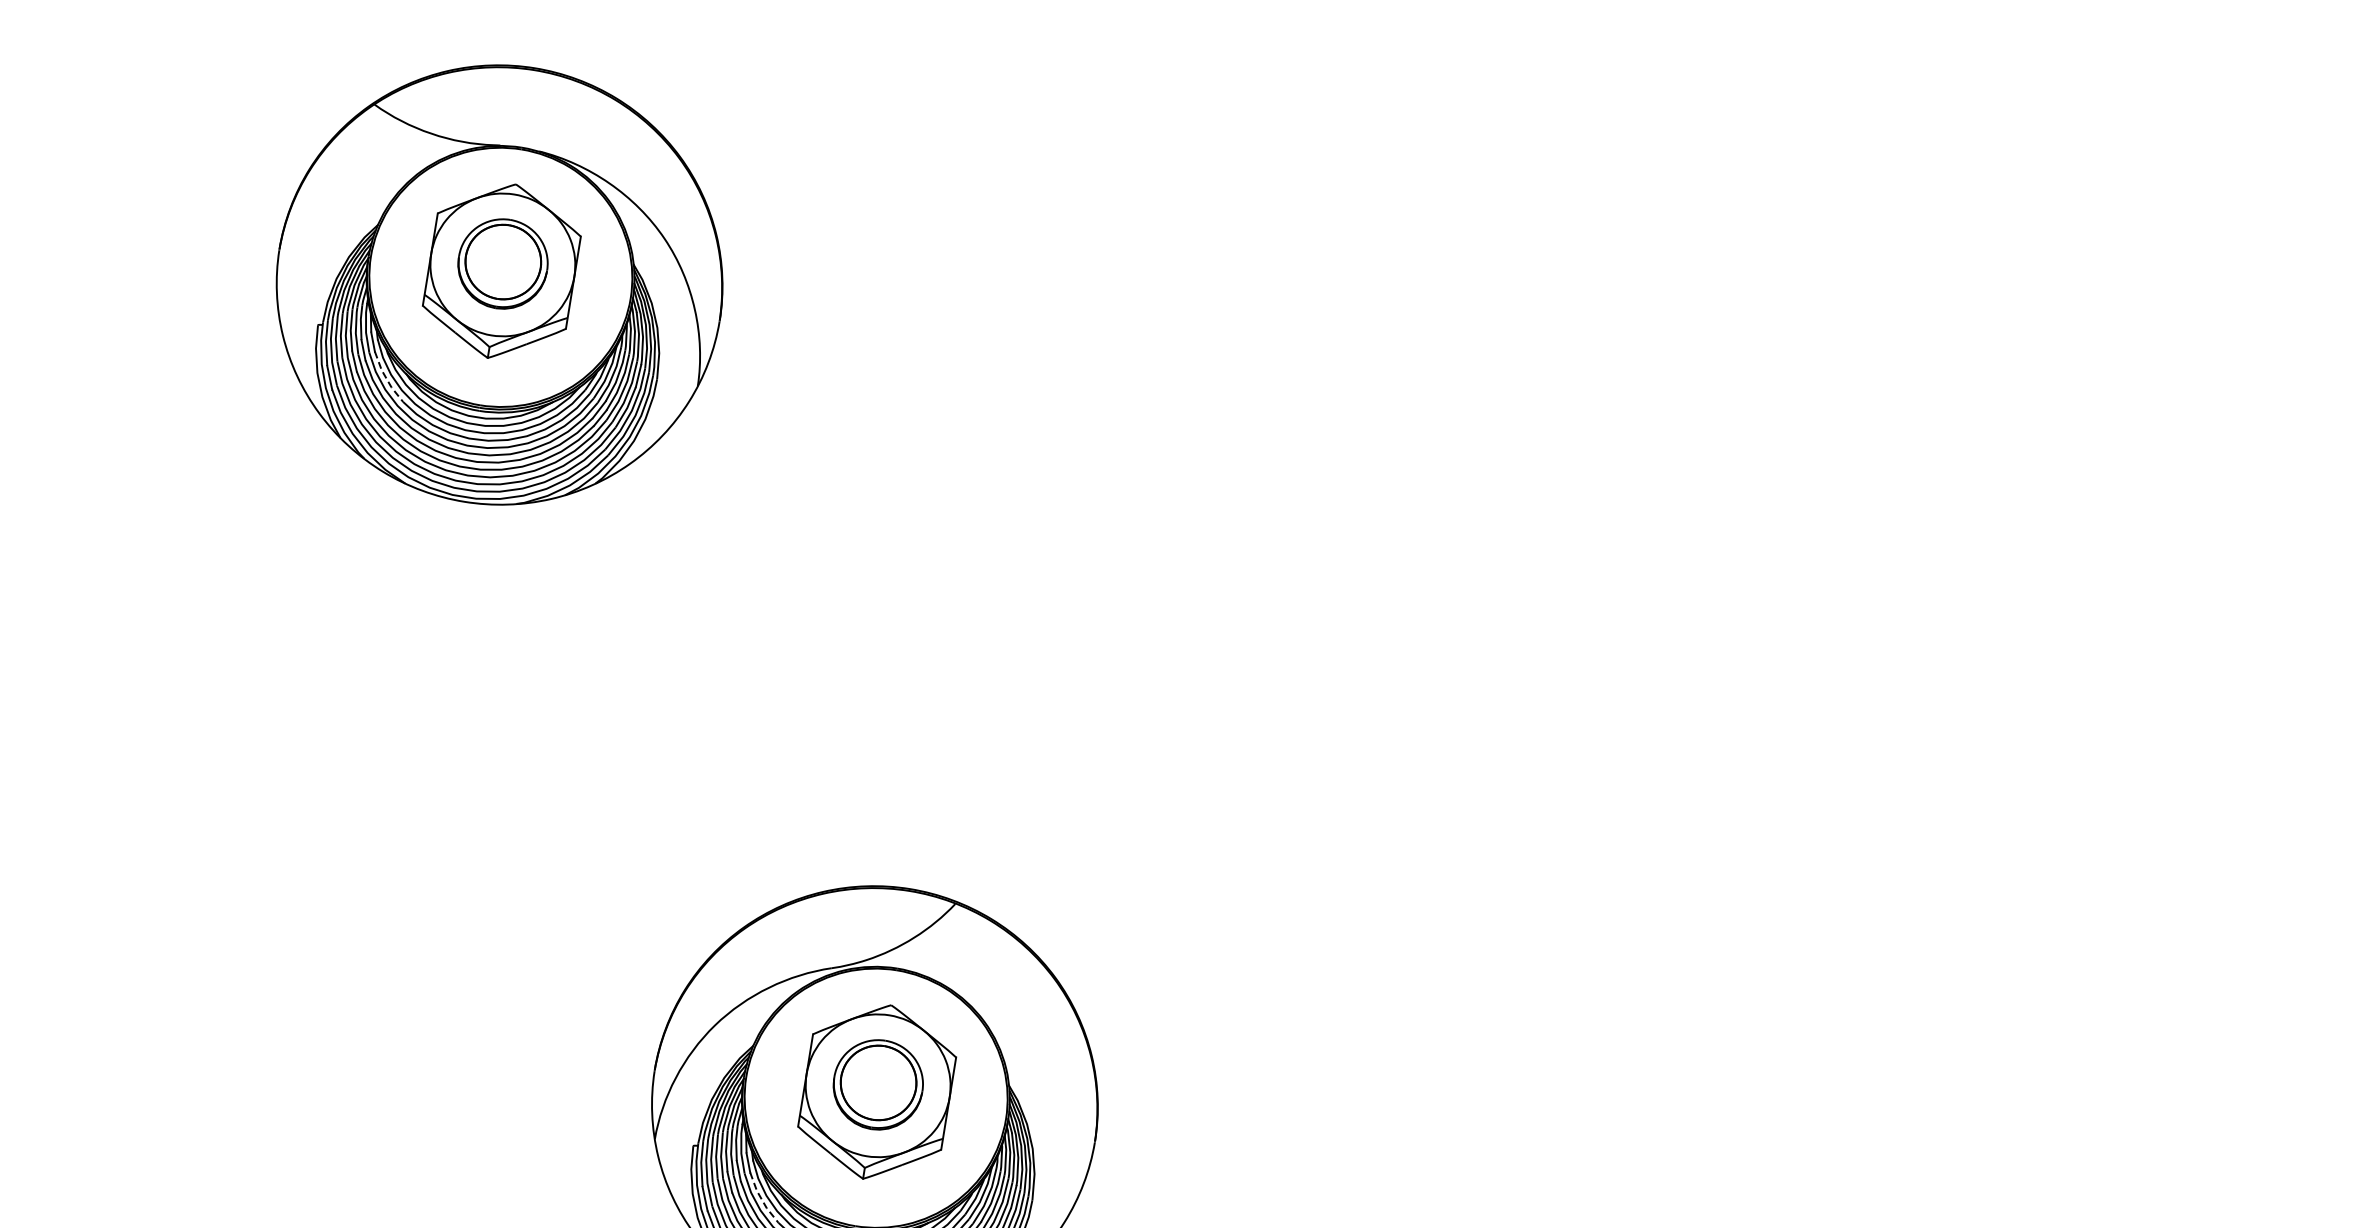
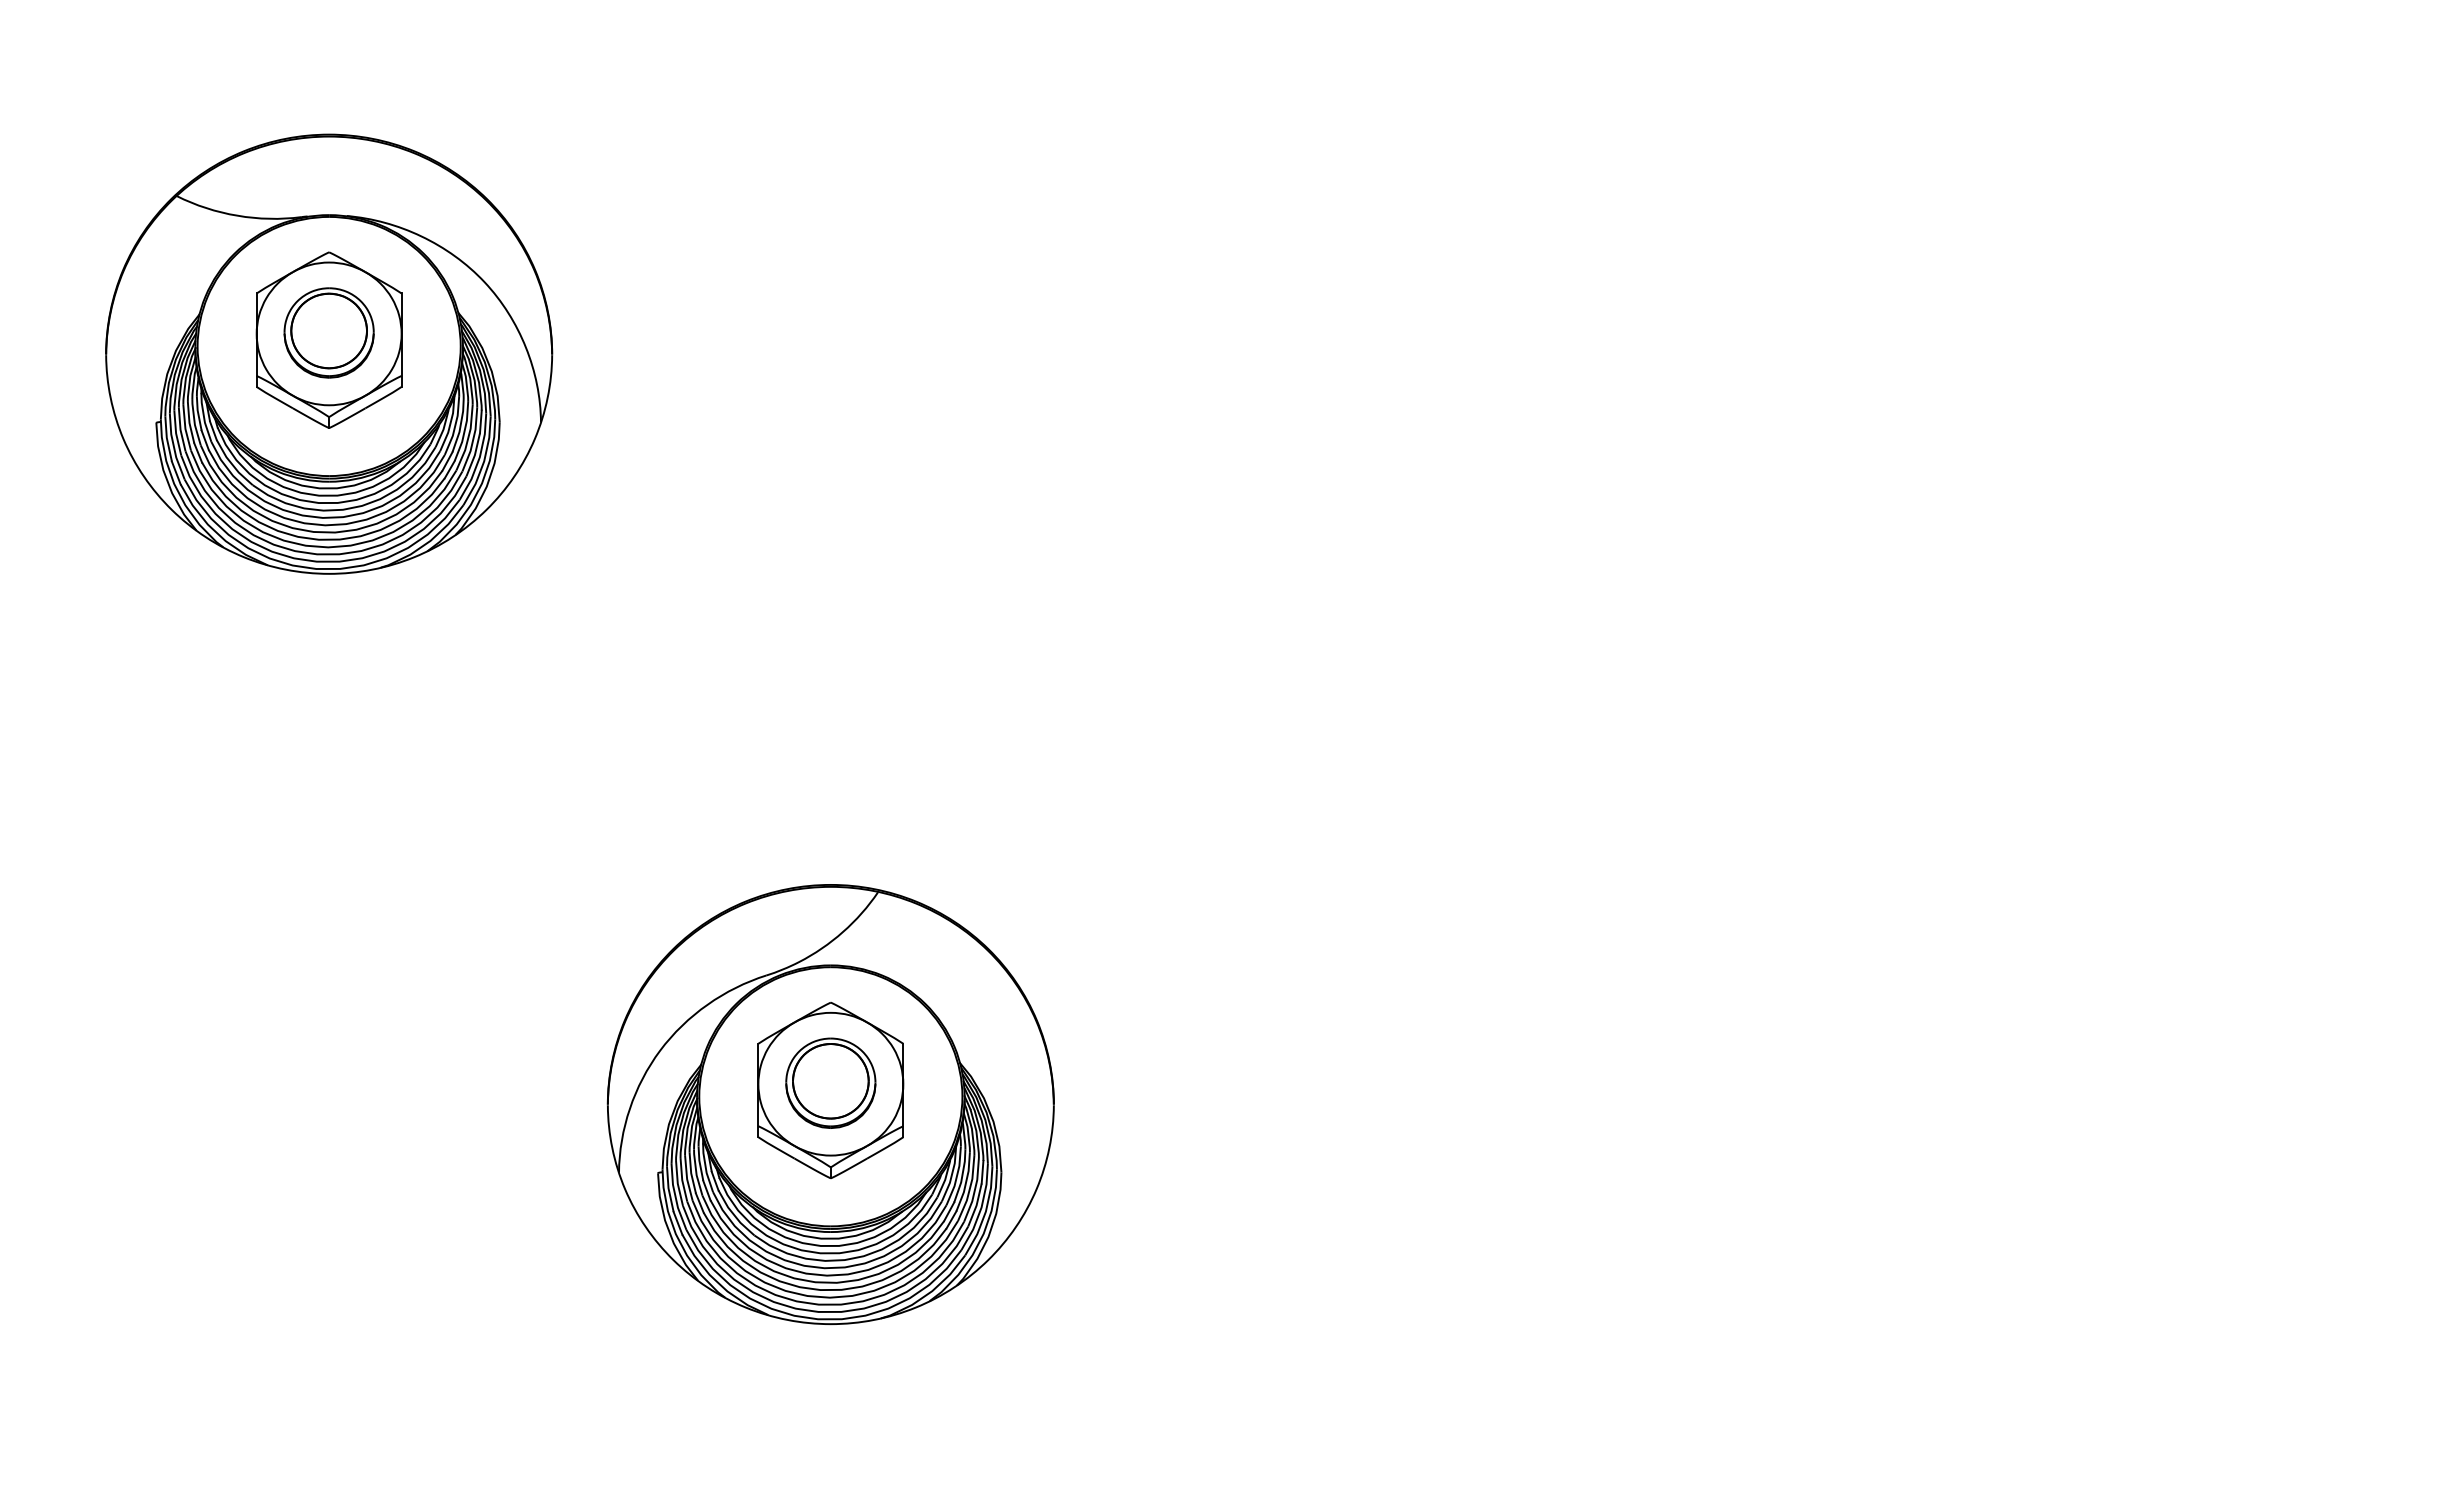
line: (386, 378) -> (232, 464), dashed -> solid
line: (762, 1200) -> (734, 1215), dashed -> solid

